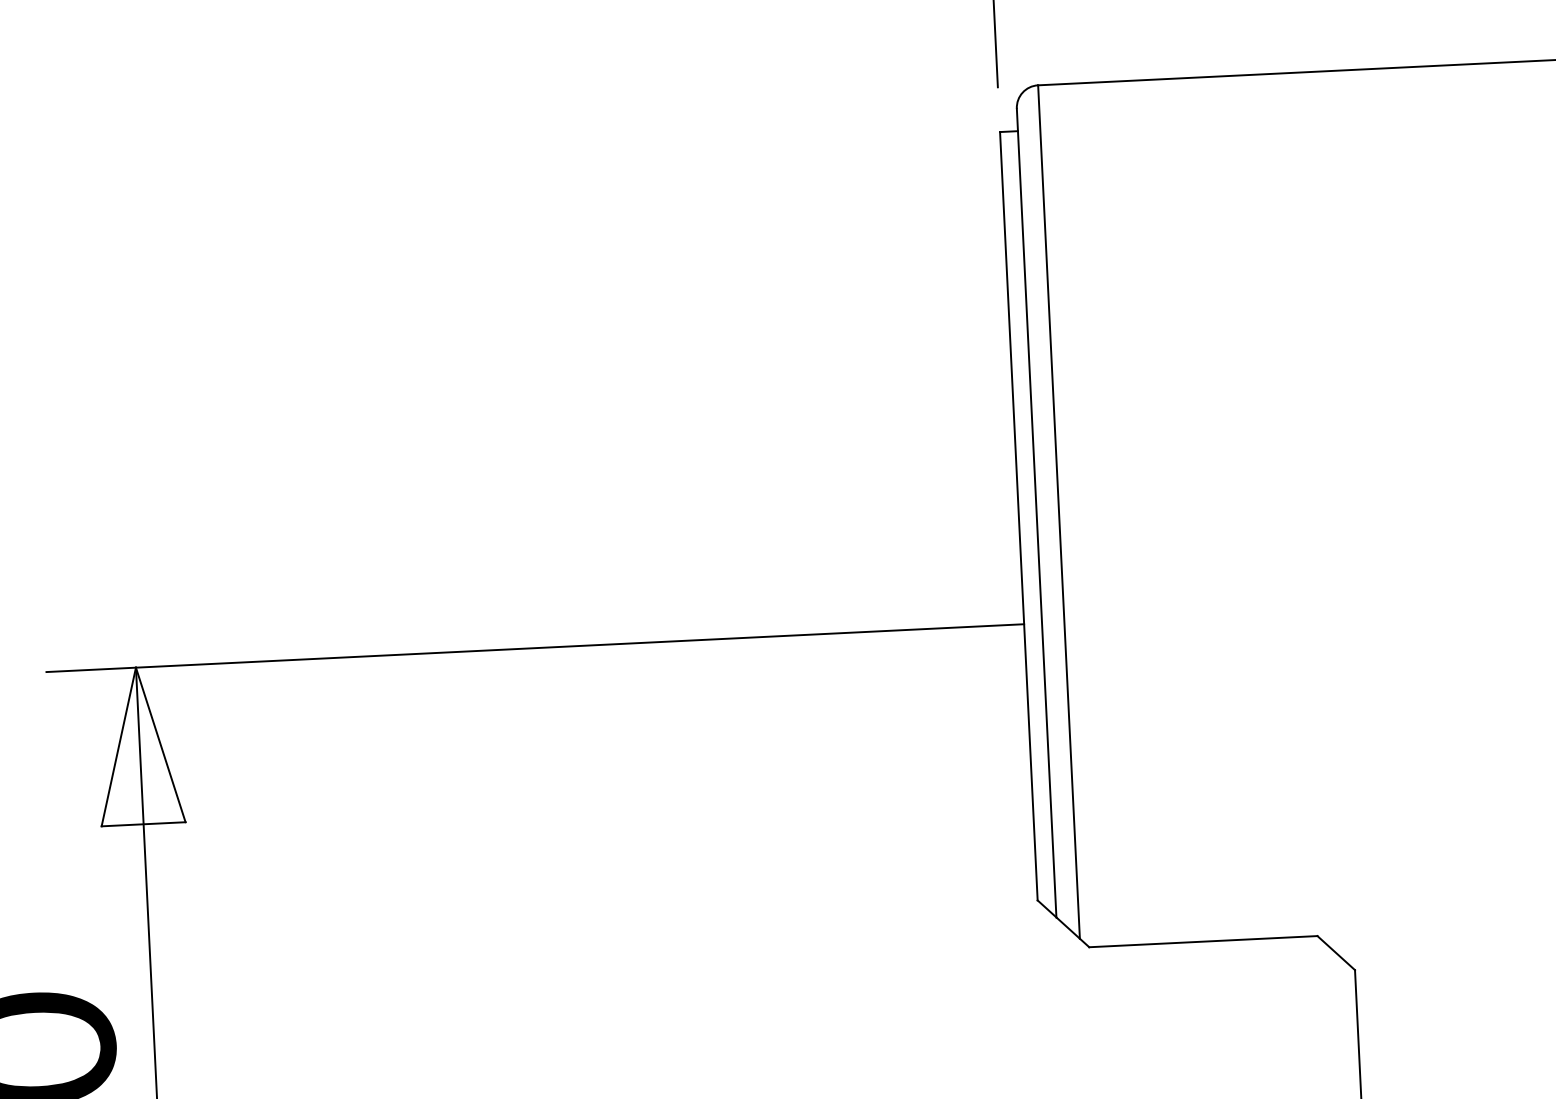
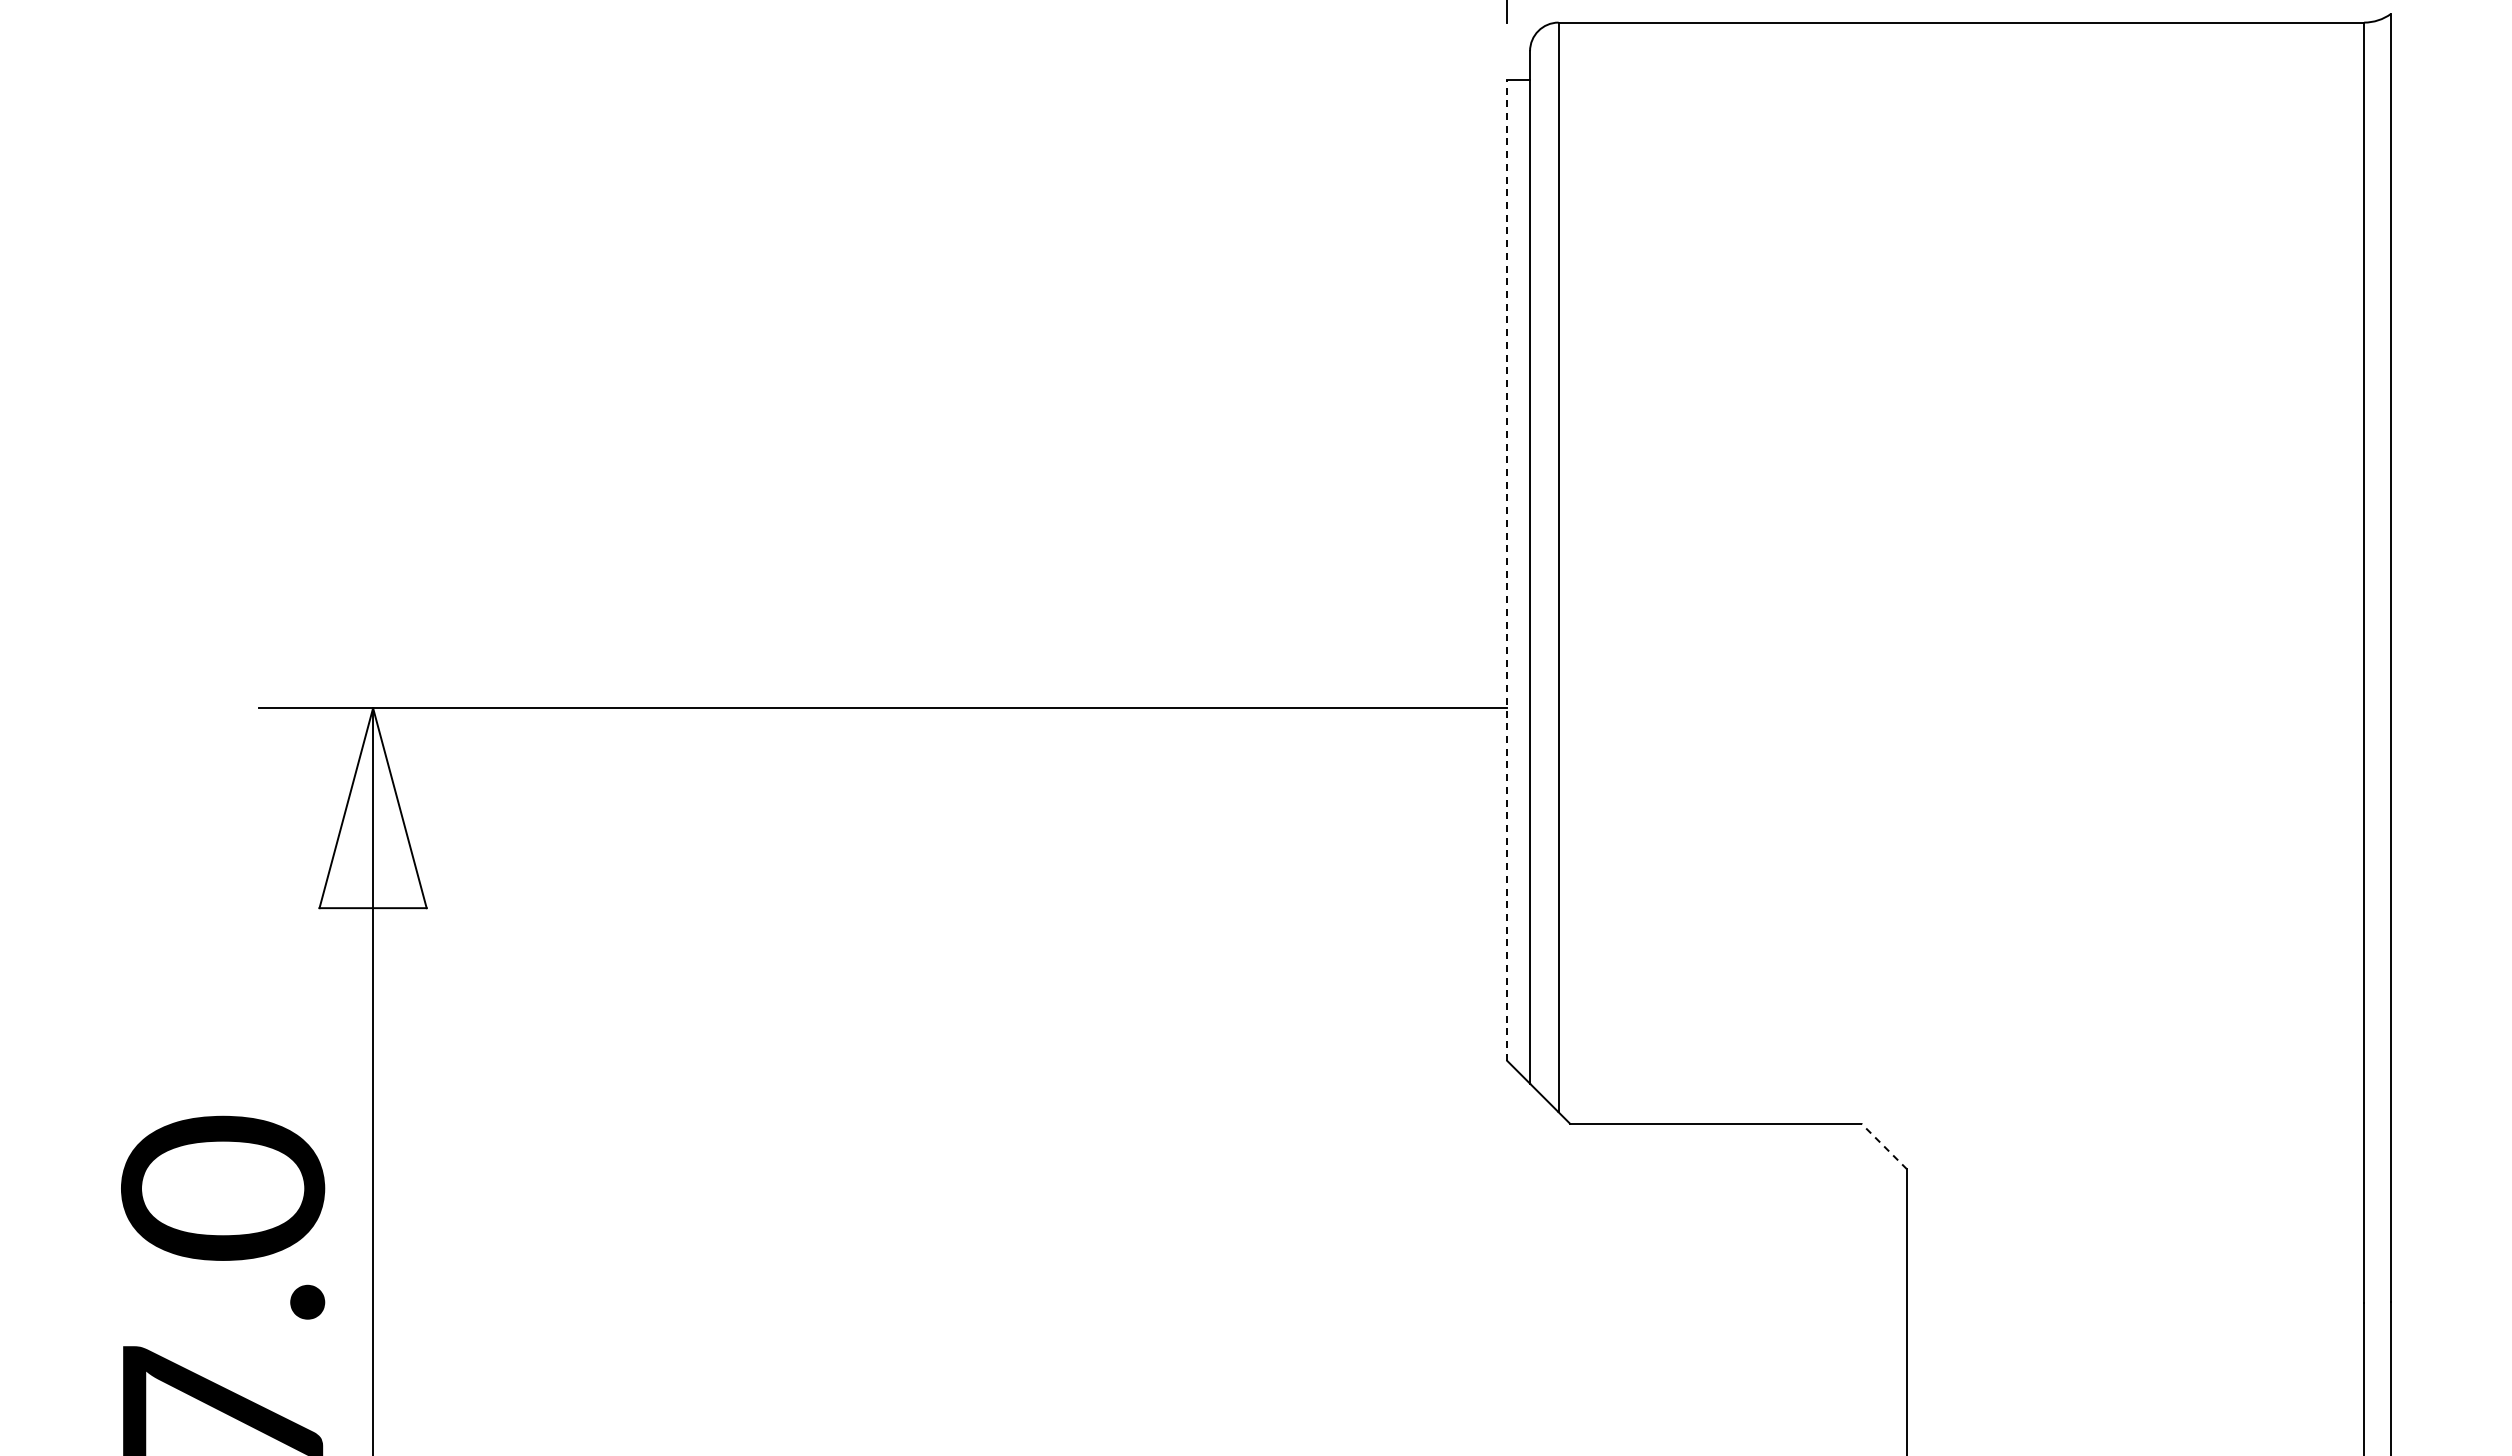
line: (1019, 516) -> (1507, 570), solid -> dashed
line: (1335, 953) -> (1883, 1146), solid -> dashed

